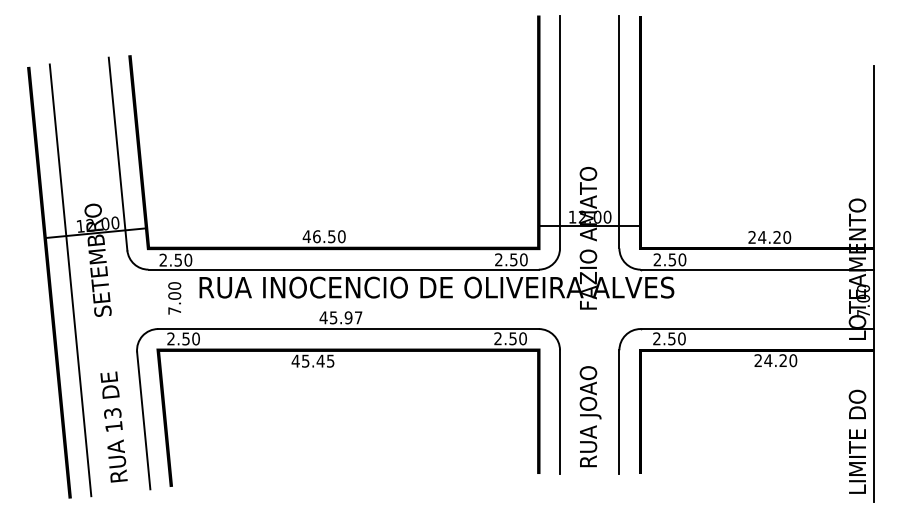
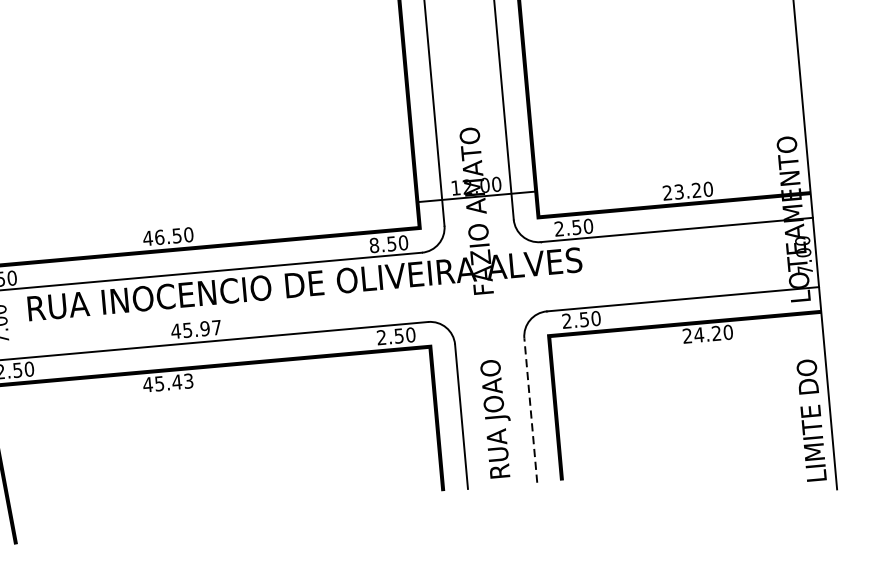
text: (762, 237) -> (679, 191), 24.20 -> 23.20
text: (498, 259) -> (373, 245), 2.50 -> 8.50
text: (330, 360) -> (188, 380), 45.45 -> 45.43
line: (619, 412) -> (530, 410), solid -> dashed

